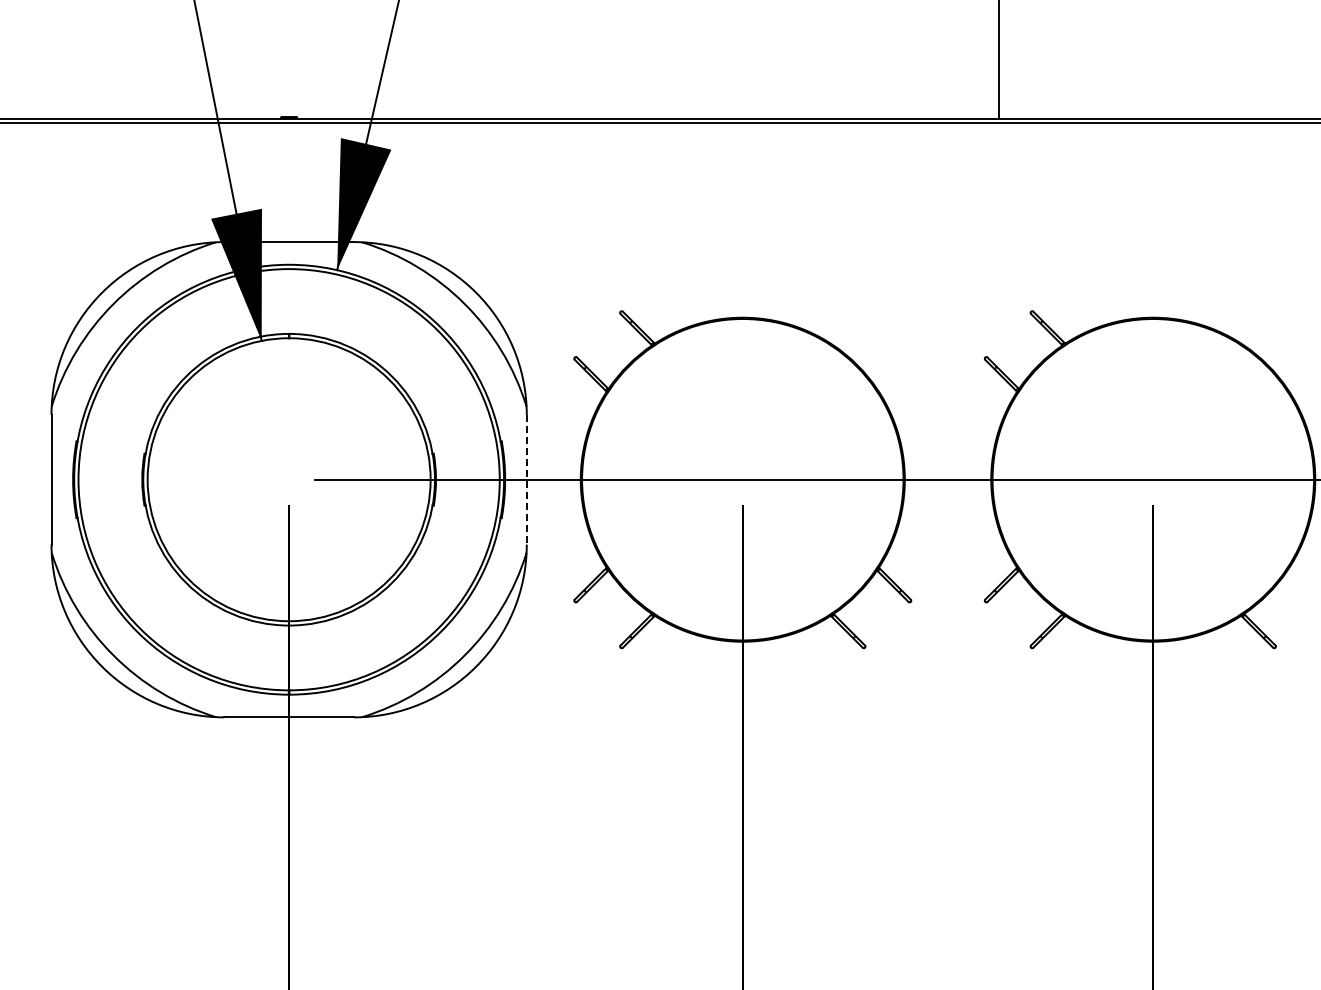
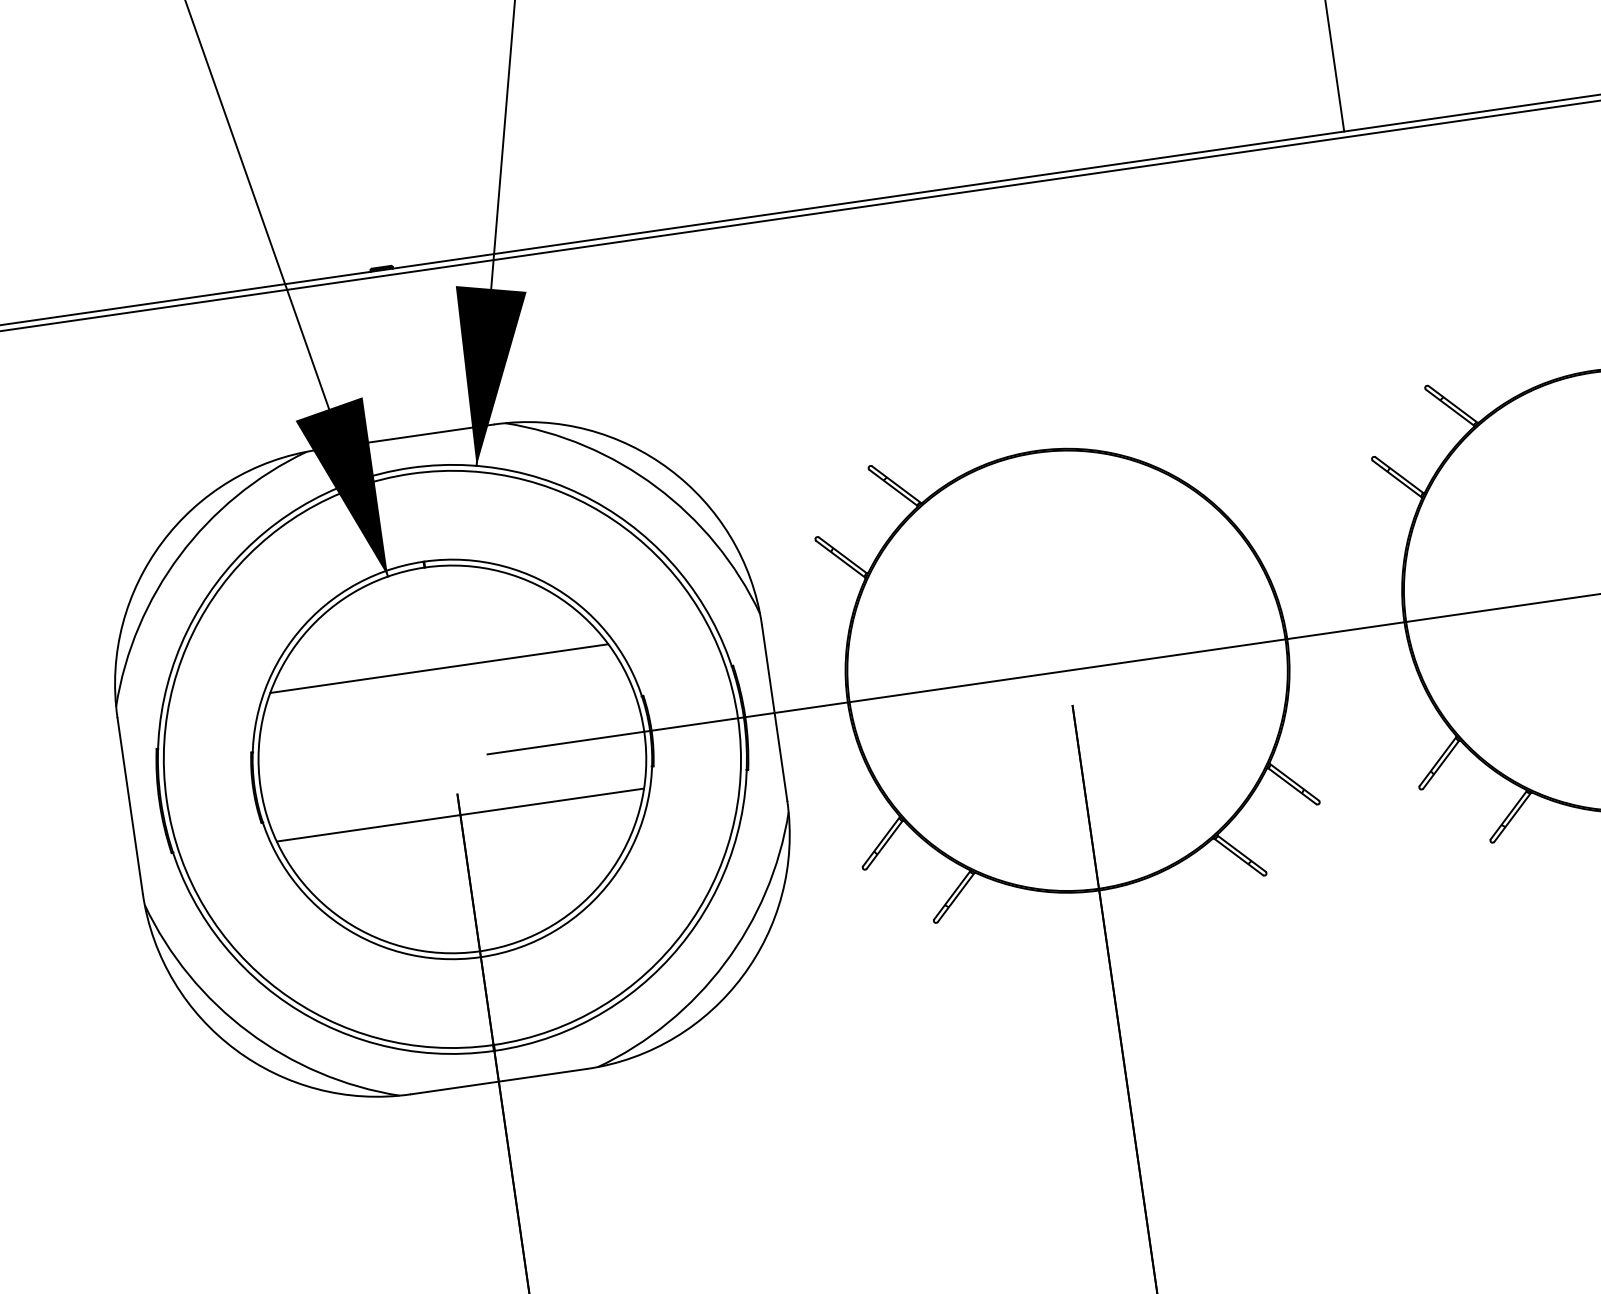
line: (288, 412) -> (438, 668), added
line: (526, 479) -> (774, 712), dashed -> solid
line: (288, 520) -> (459, 814), added

